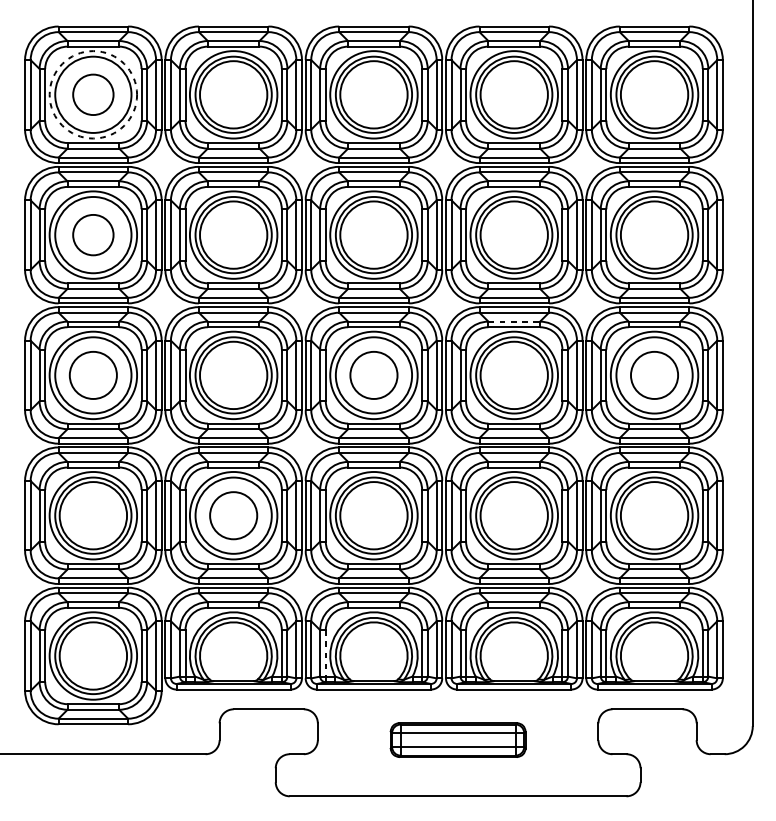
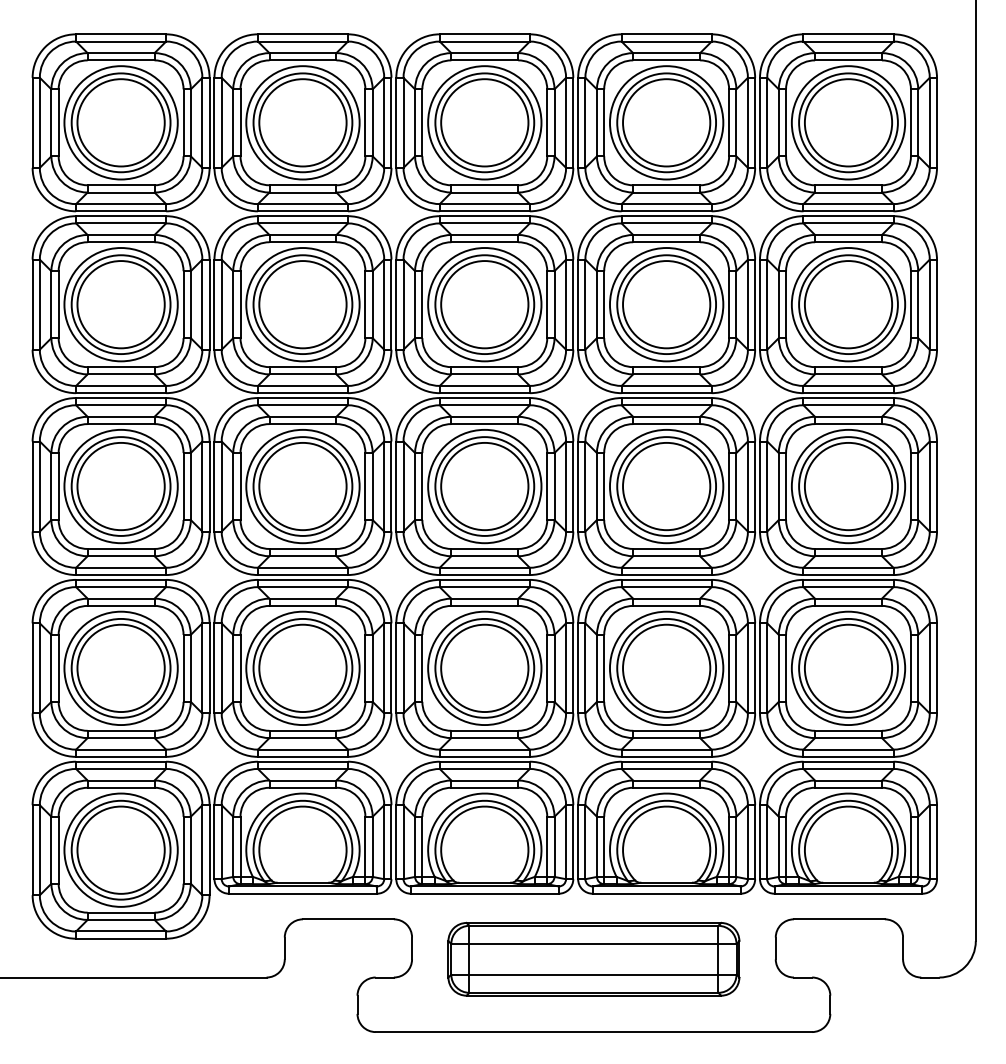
circle: (92, 94) -> (120, 122), dashed -> solid
circle: (92, 94) -> (120, 122), size x1.67
circle: (92, 234) -> (120, 304), size x1.67
line: (514, 321) -> (667, 416), dashed -> solid
circle: (92, 375) -> (120, 486), size x1.43
circle: (373, 375) -> (484, 486), size x1.43
circle: (654, 375) -> (848, 486), size x1.43
circle: (233, 515) -> (302, 668), size x1.43
line: (325, 653) -> (422, 847), dashed -> solid
part: (457, 739) -> (593, 958), size x1.67

